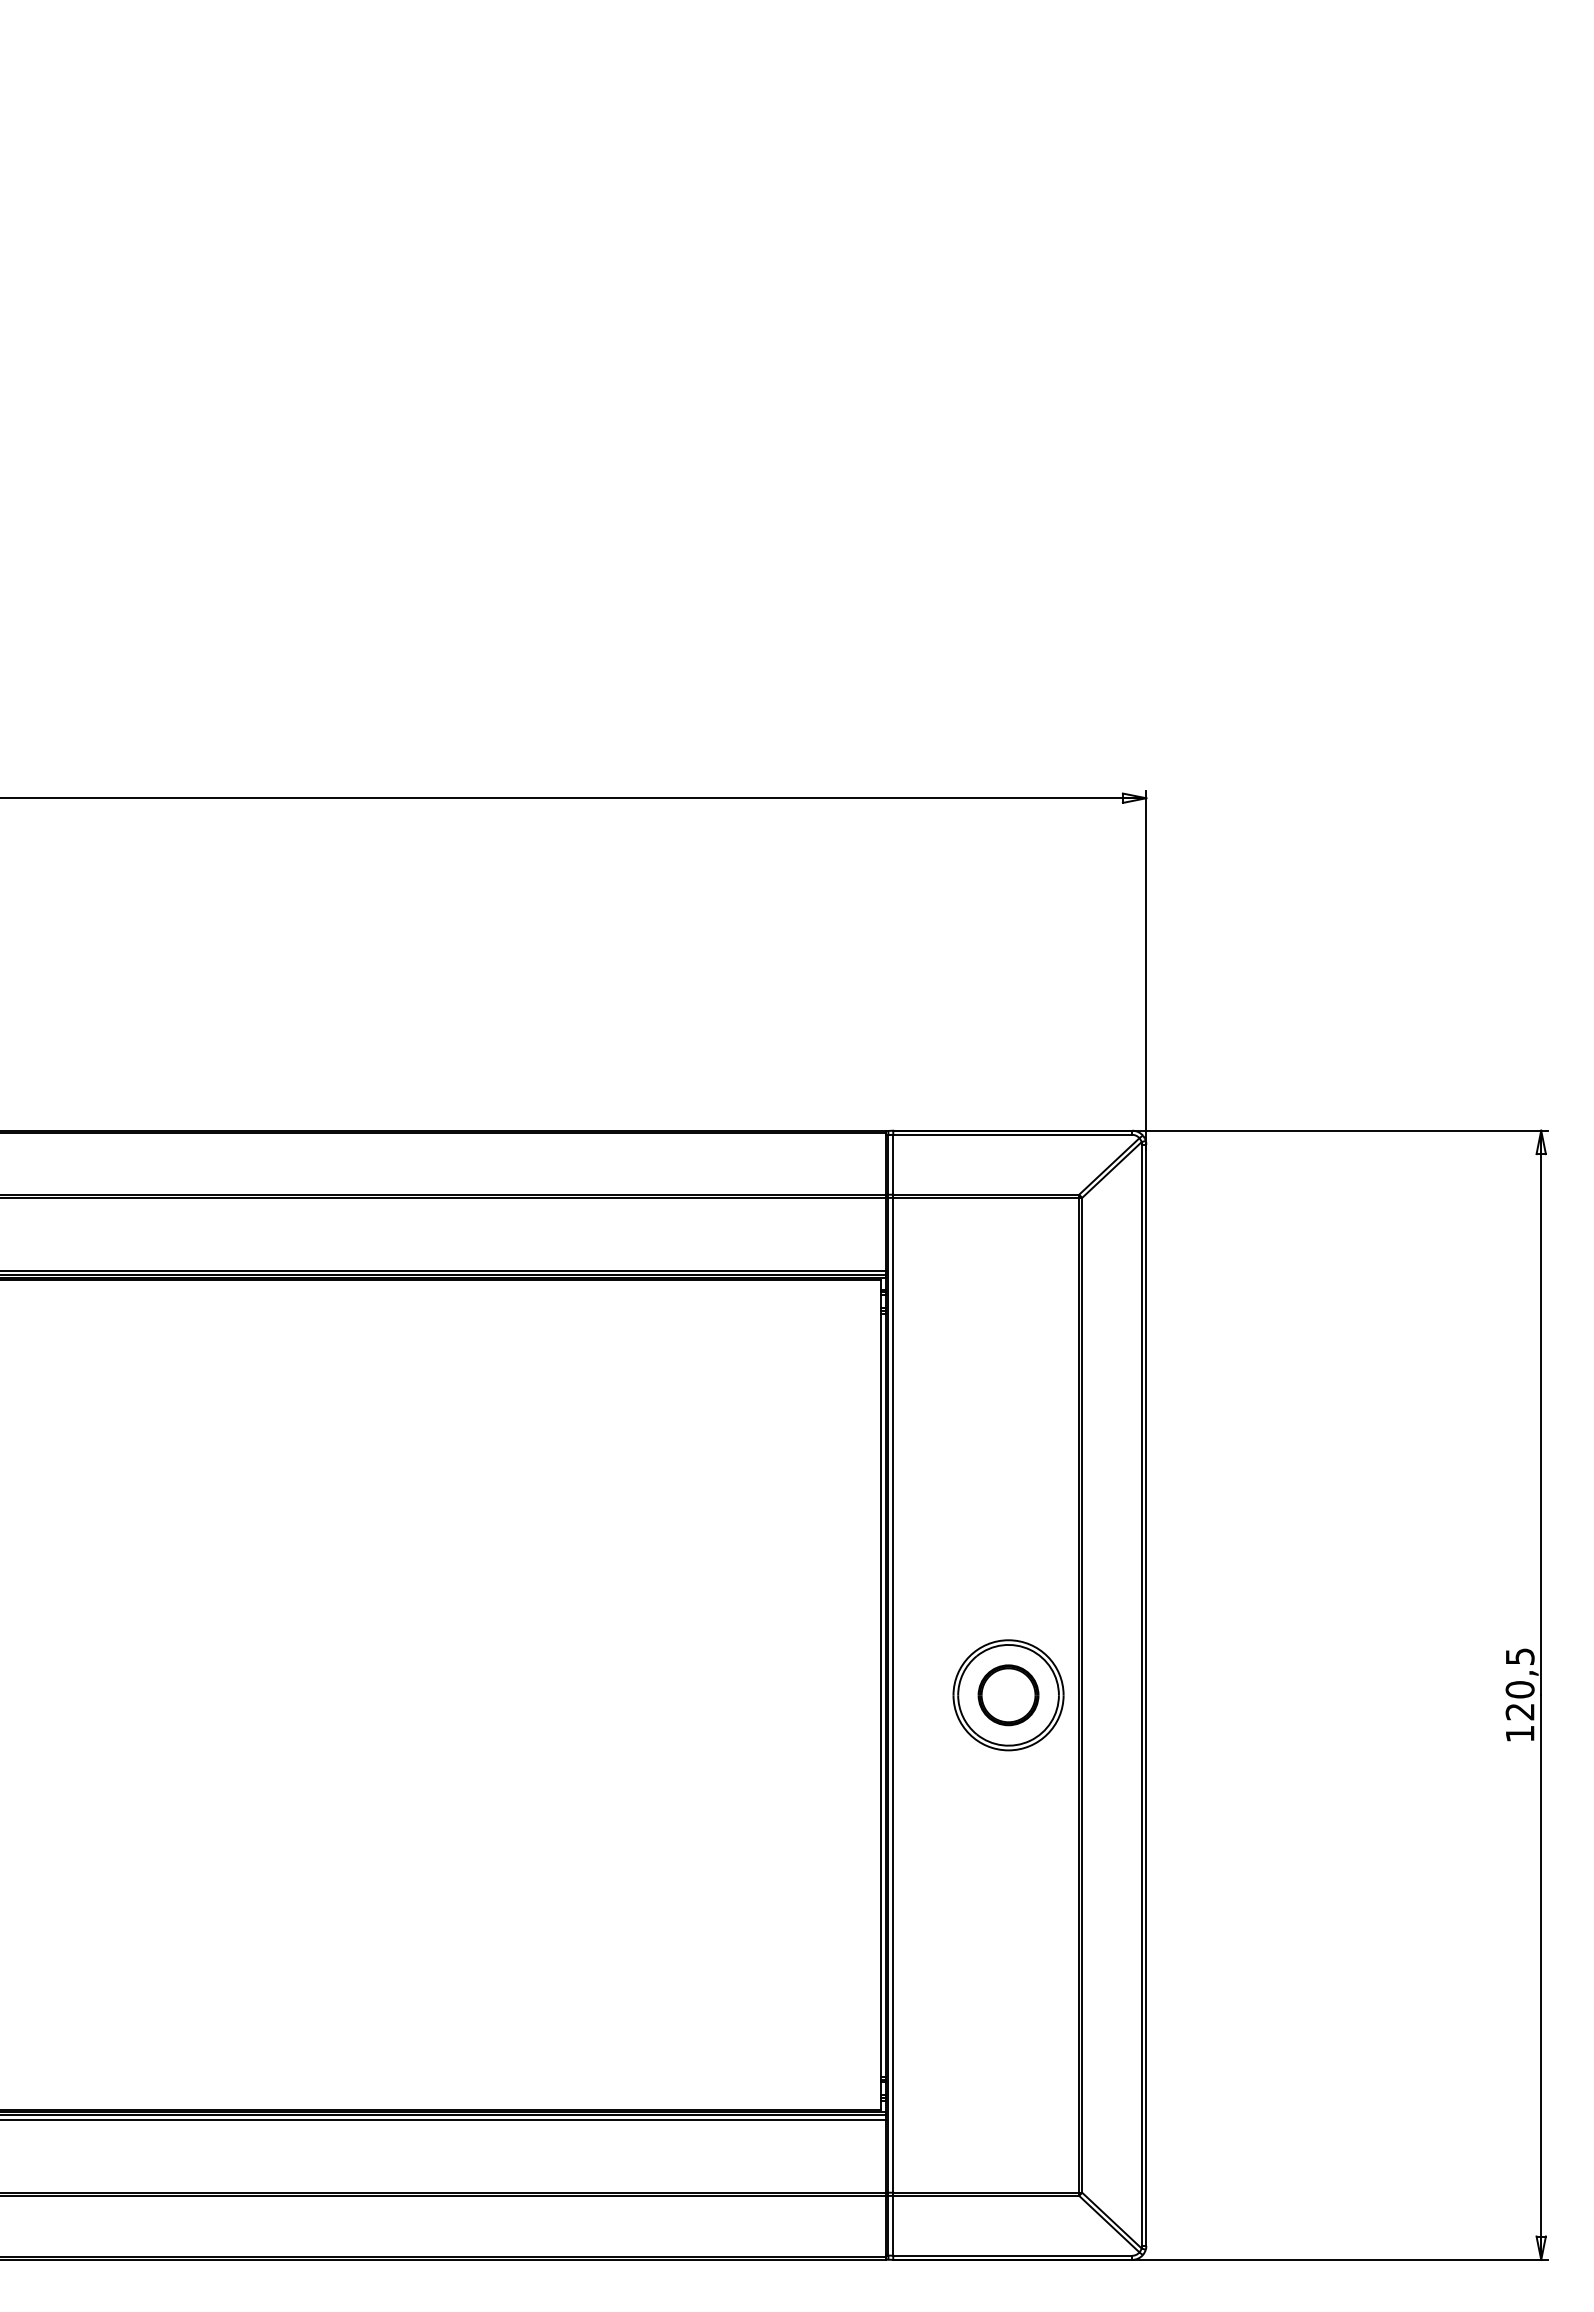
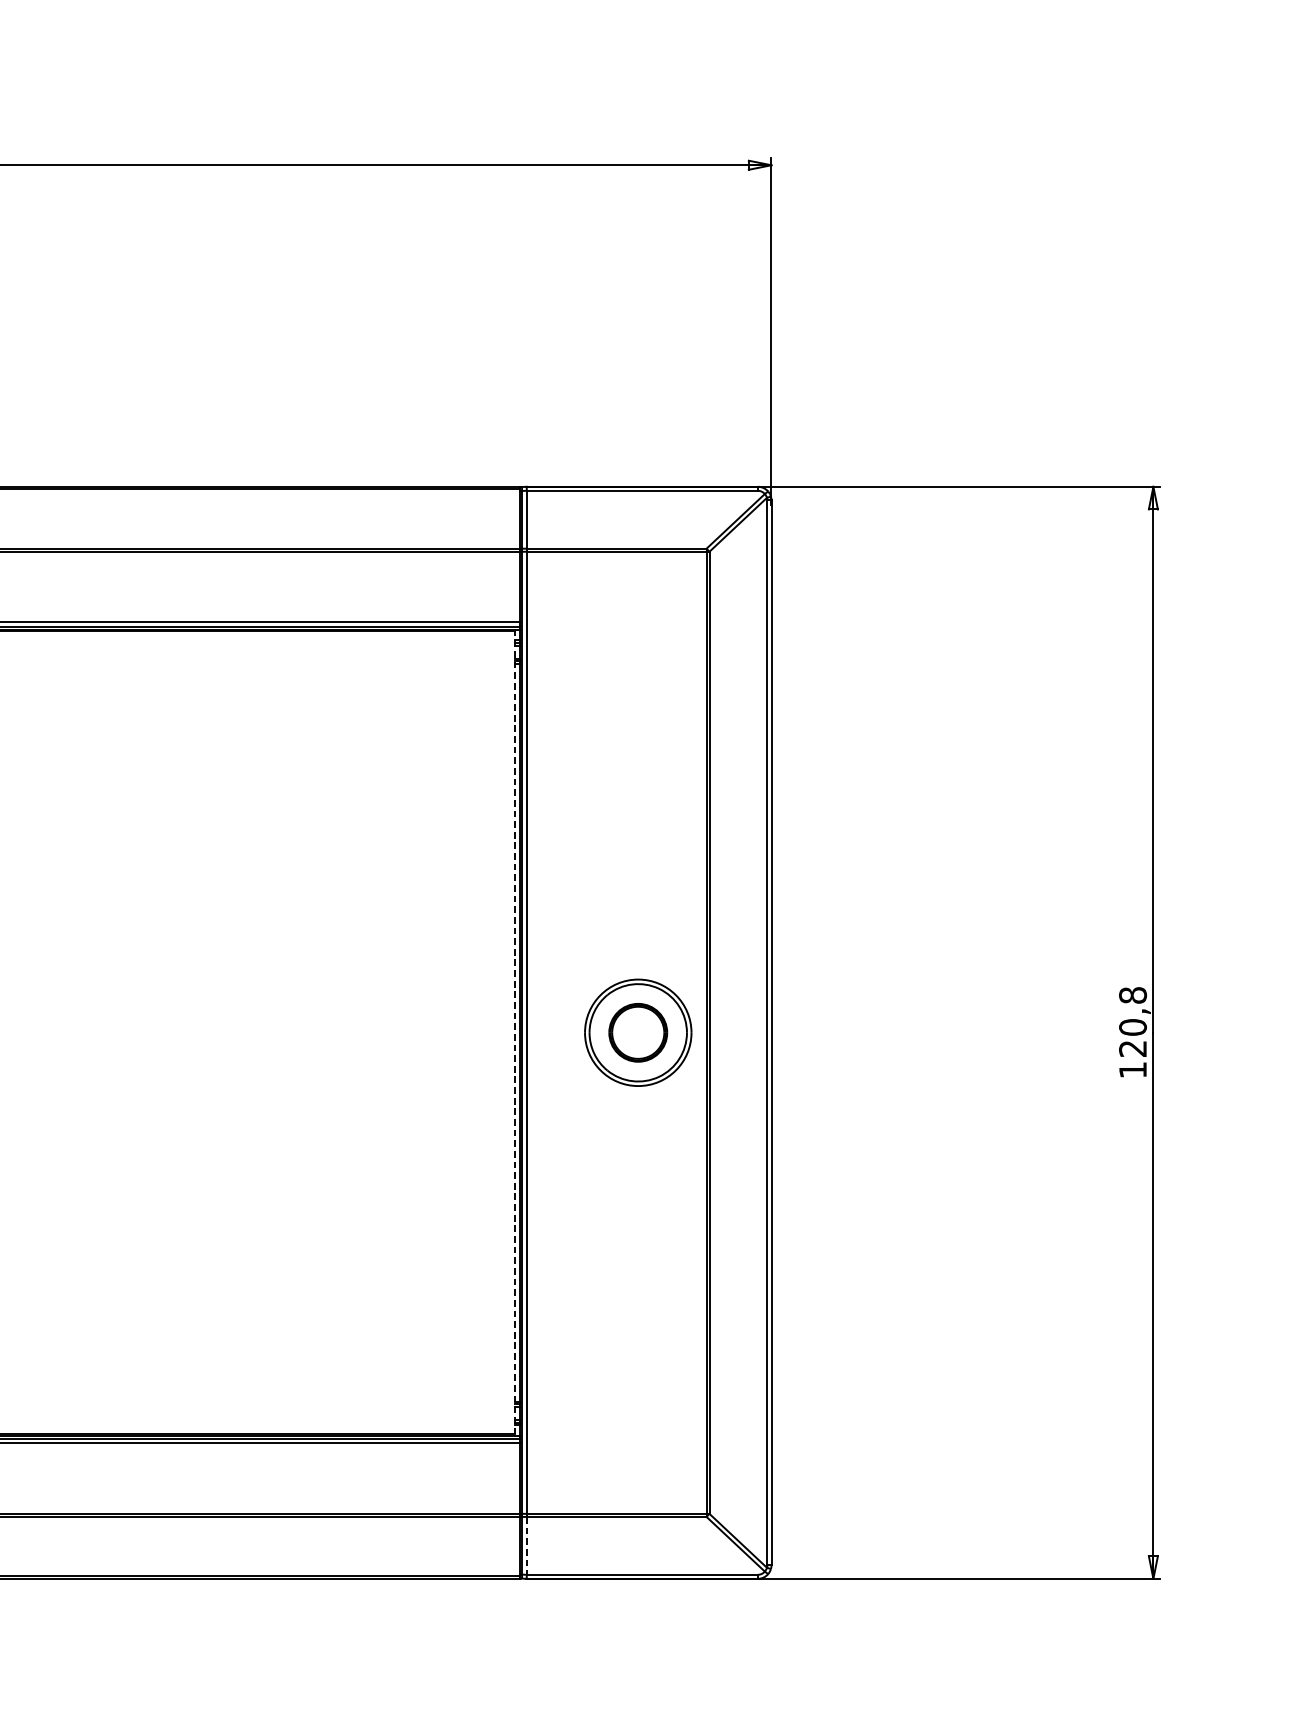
text: (1519, 1656) -> (1132, 995), 120,5 -> 120,8
line: (881, 1694) -> (515, 1032), solid -> dashed
line: (893, 2225) -> (526, 1545), solid -> dashed

